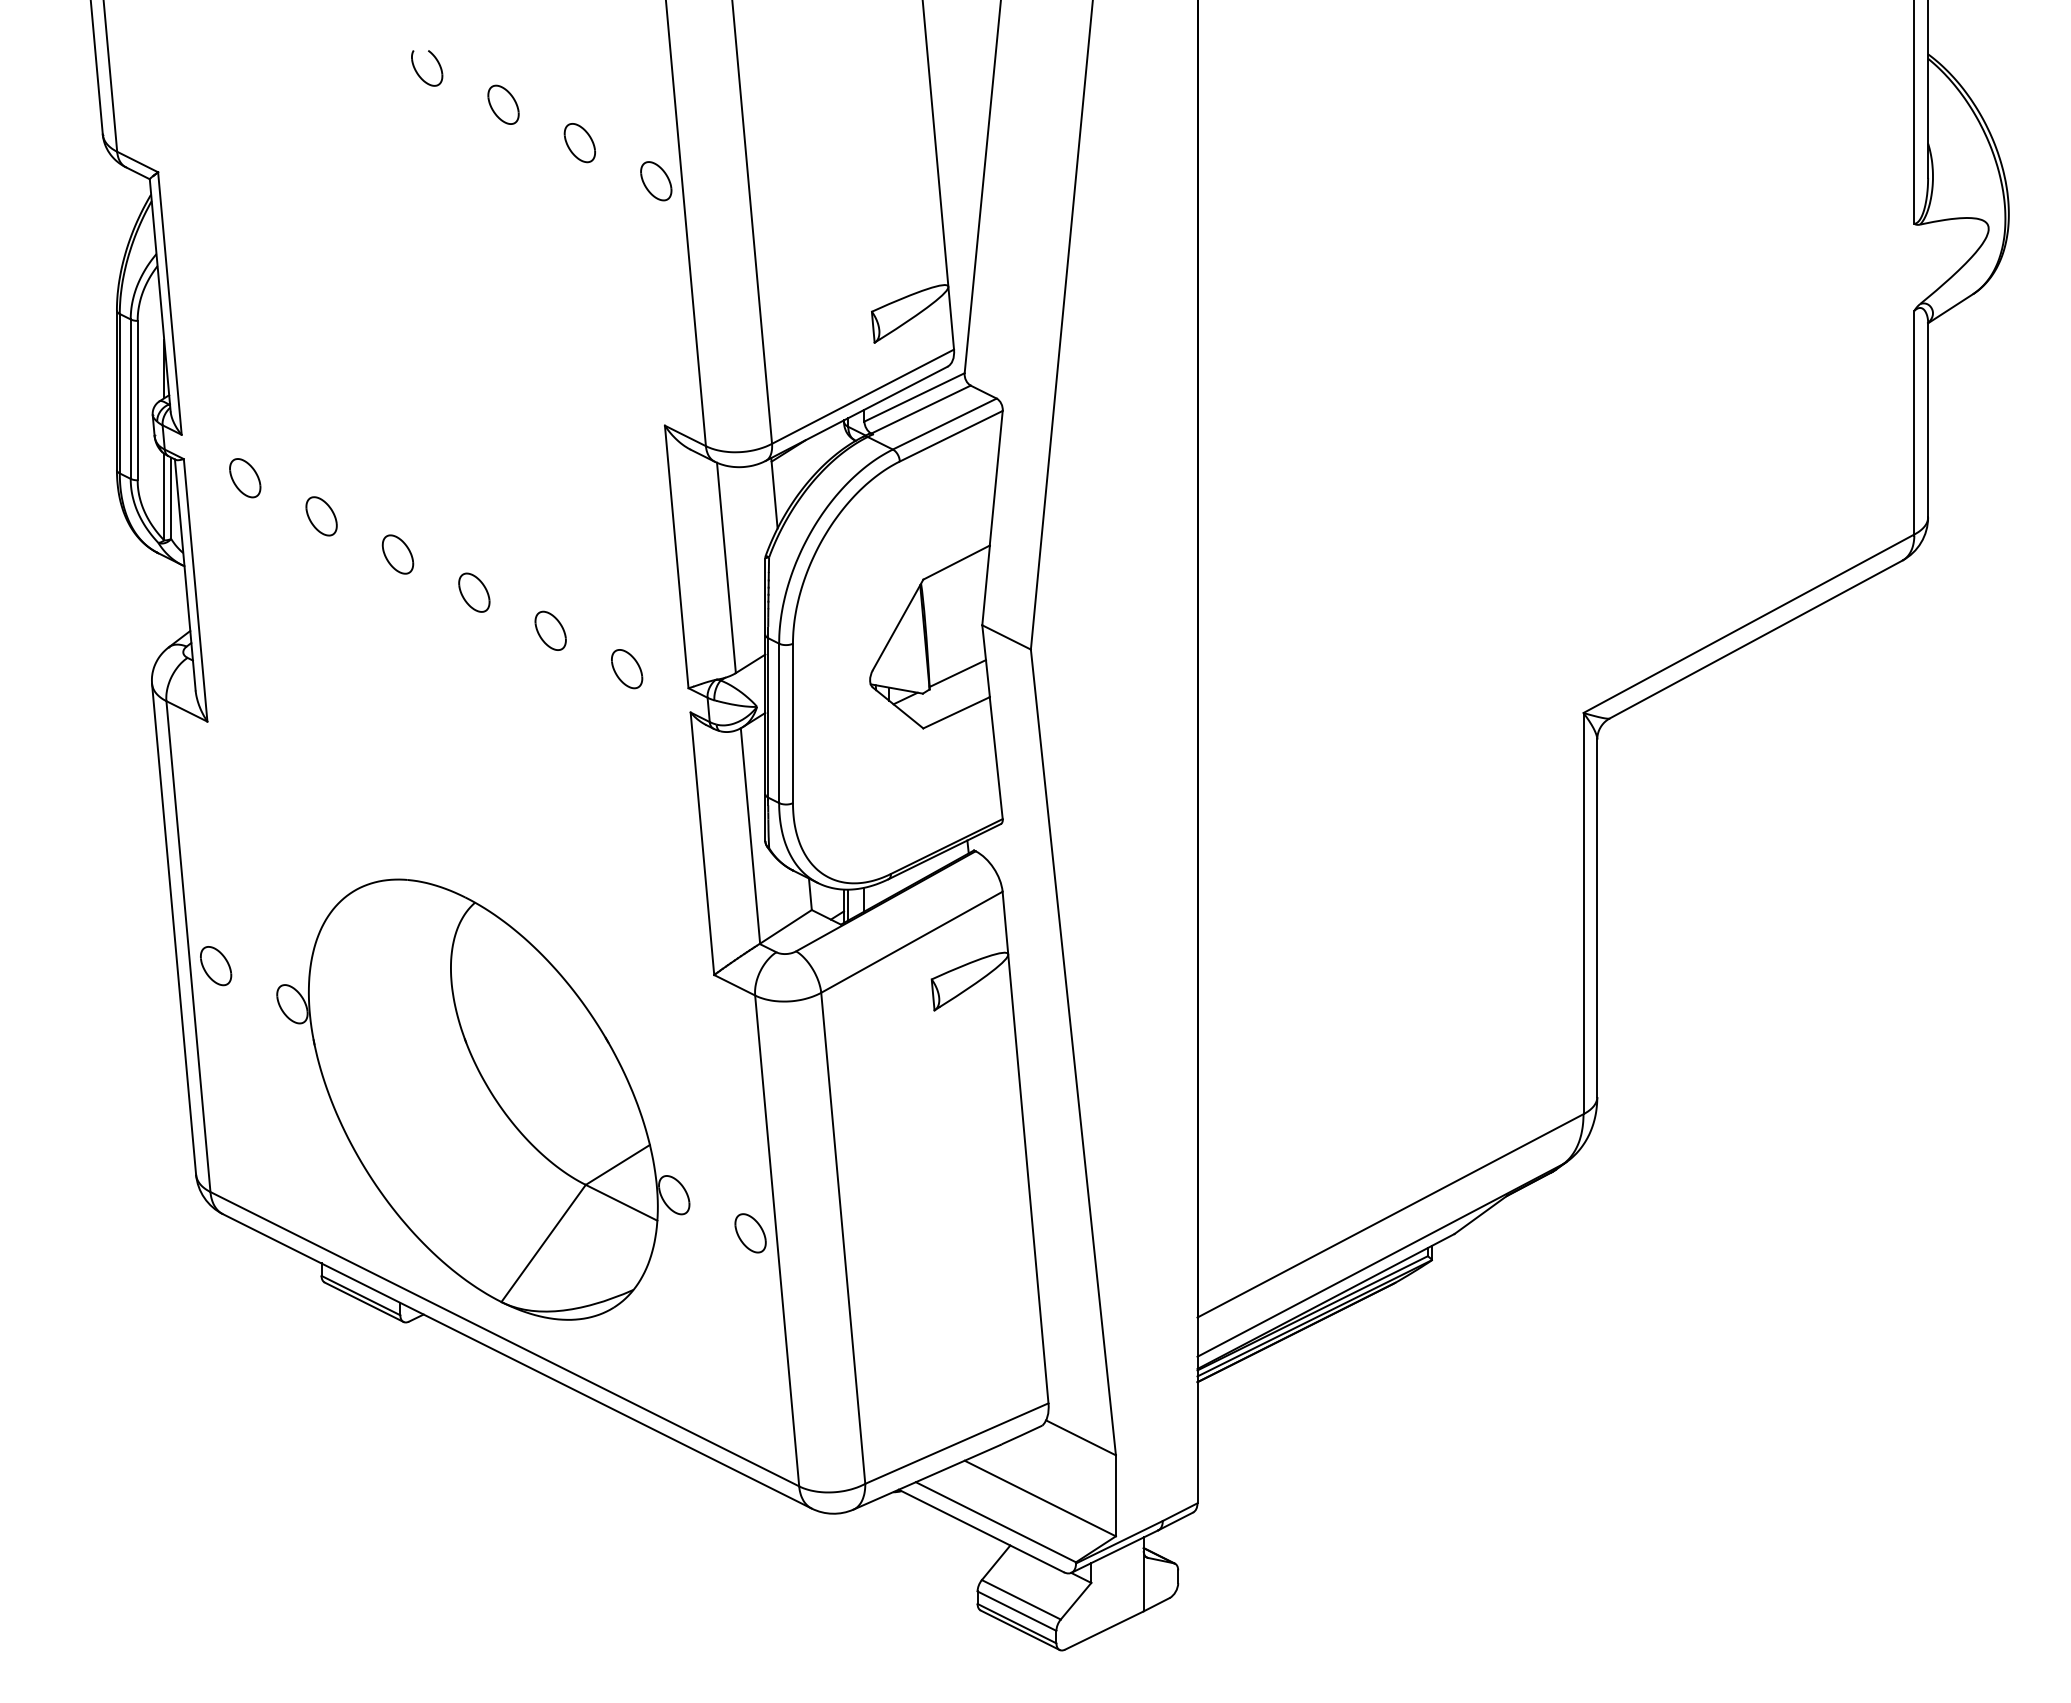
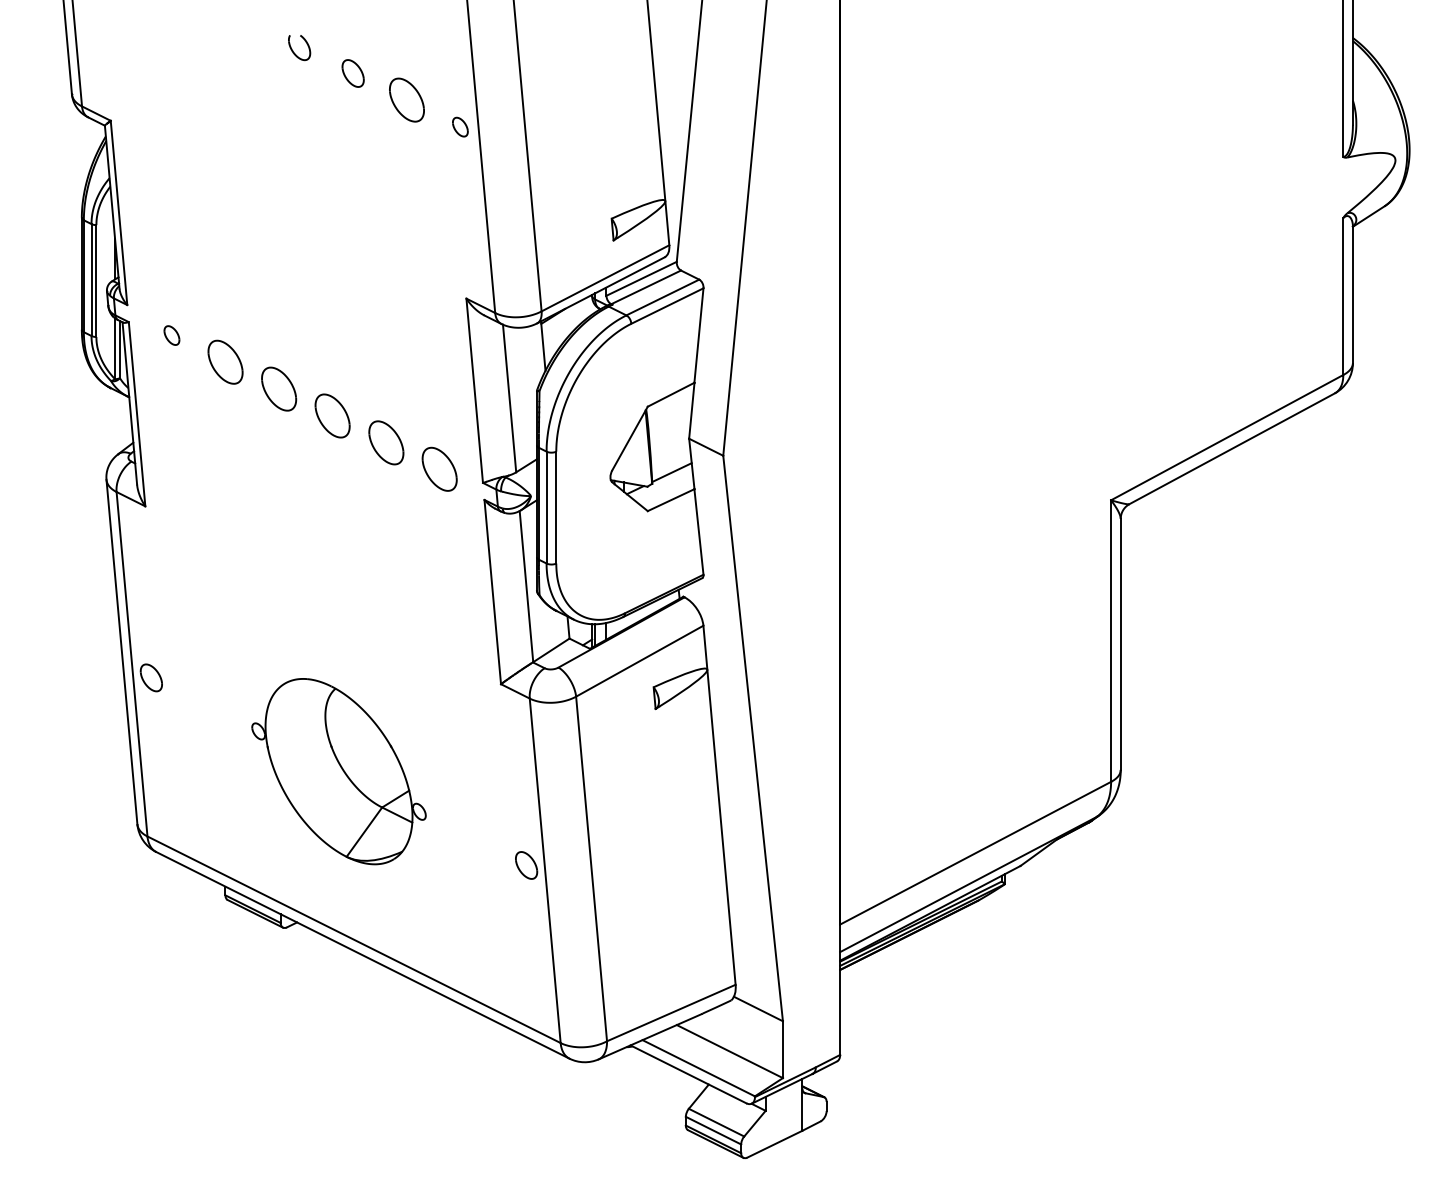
part: (579, 143) -> (406, 100), size x1.6
part: (656, 181) -> (460, 127), size x0.7
part: (245, 478) -> (172, 335), size x0.7
part: (321, 516) -> (225, 362), size x1.6
part: (397, 554) -> (278, 389), size x1.6
part: (474, 592) -> (332, 415), size x1.6
part: (550, 630) -> (386, 442), size x1.6
part: (627, 669) -> (440, 469), size x1.6
part: (483, 1099) -> (339, 771), size x0.6

